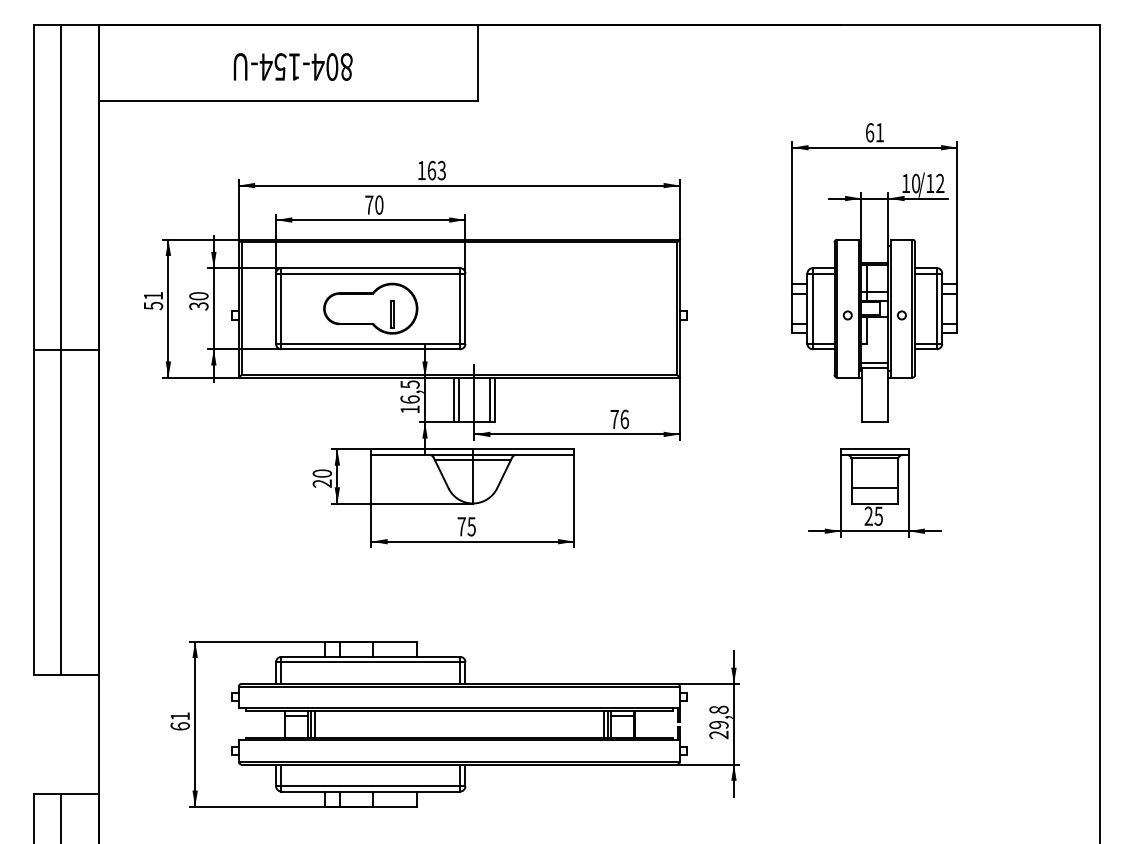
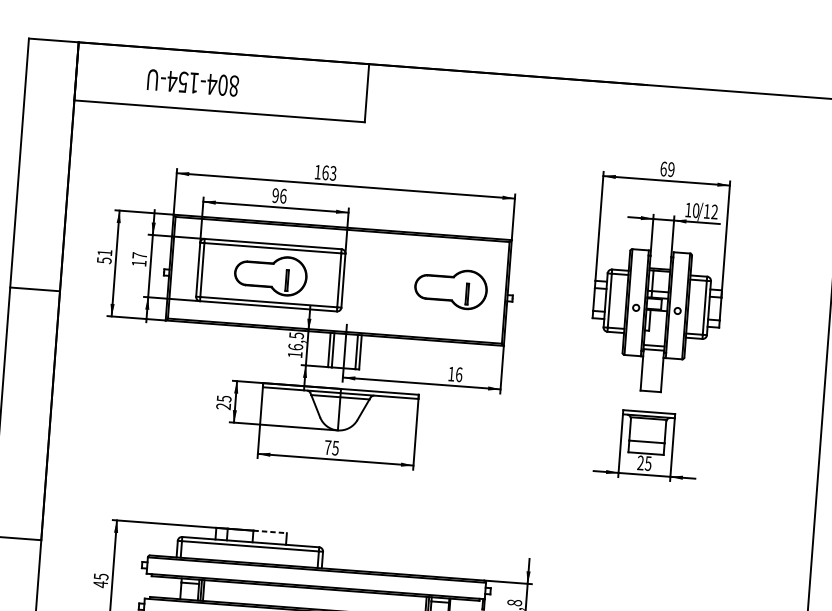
text: (292, 66) -> (192, 82), moved
text: (879, 132) -> (671, 169), 61 -> 69
text: (374, 204) -> (279, 195), 70 -> 96
text: (198, 301) -> (139, 259), 30 -> 17
part: (605, 308) -> (450, 288), added
line: (61, 349) -> (31, 288), removed
text: (614, 419) -> (451, 374), 76 -> 16
text: (321, 473) -> (223, 398), 20 -> 25
line: (394, 641) -> (269, 531), solid -> dashed
text: (179, 721) -> (100, 580), 61 -> 45

